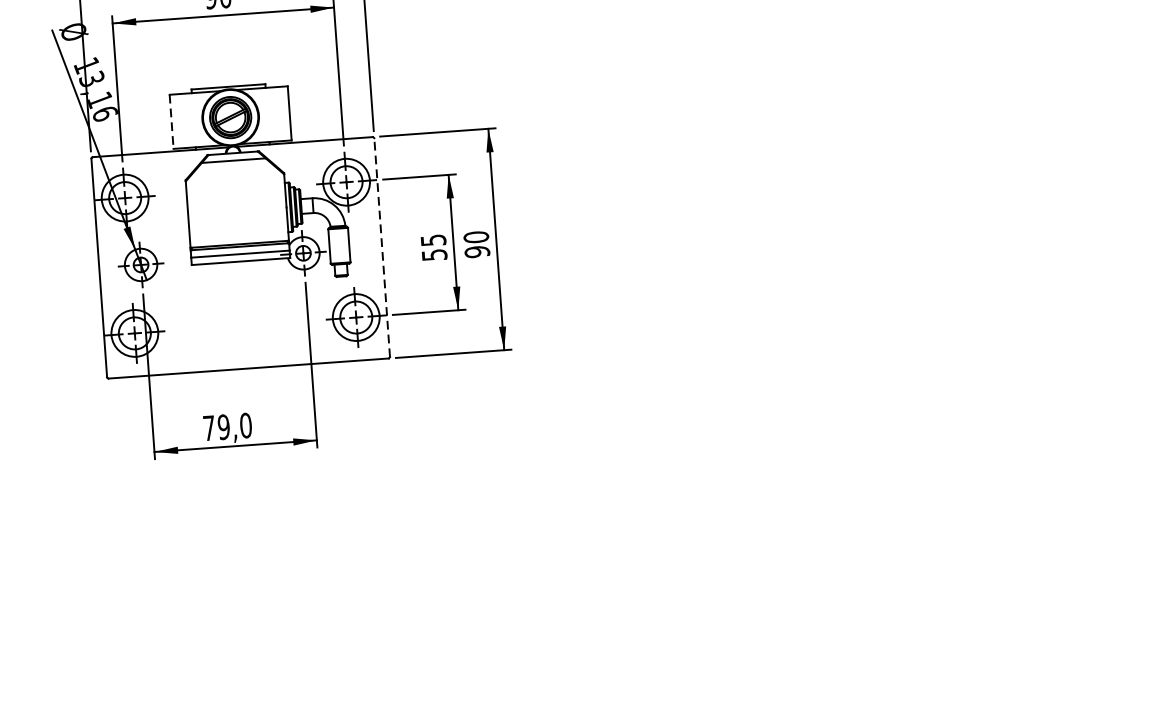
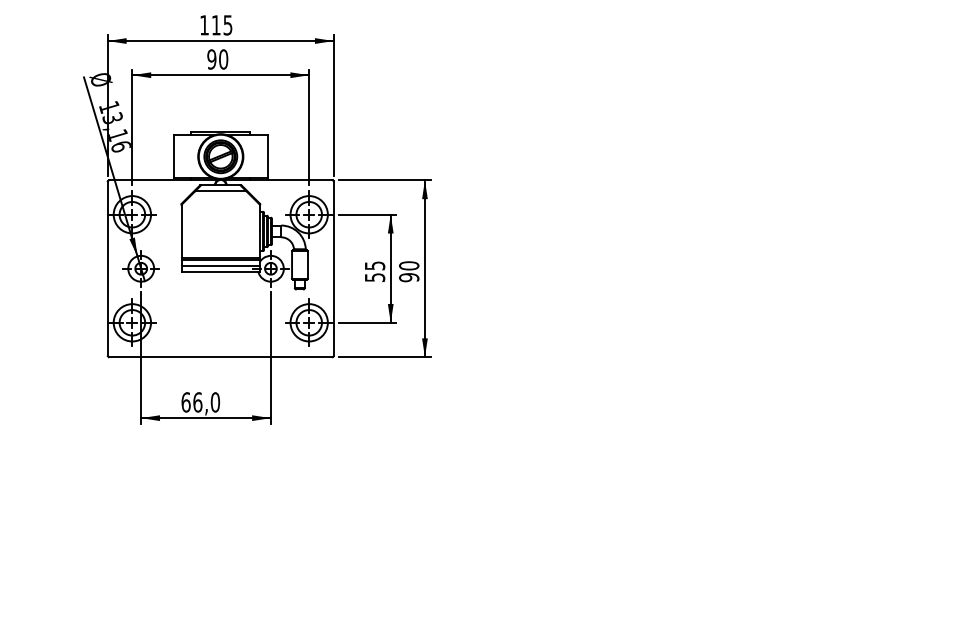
line: (171, 121) -> (173, 156), dashed -> solid
line: (381, 247) -> (333, 268), dashed -> solid
text: (216, 427) -> (191, 402), 79,0 -> 66,0

